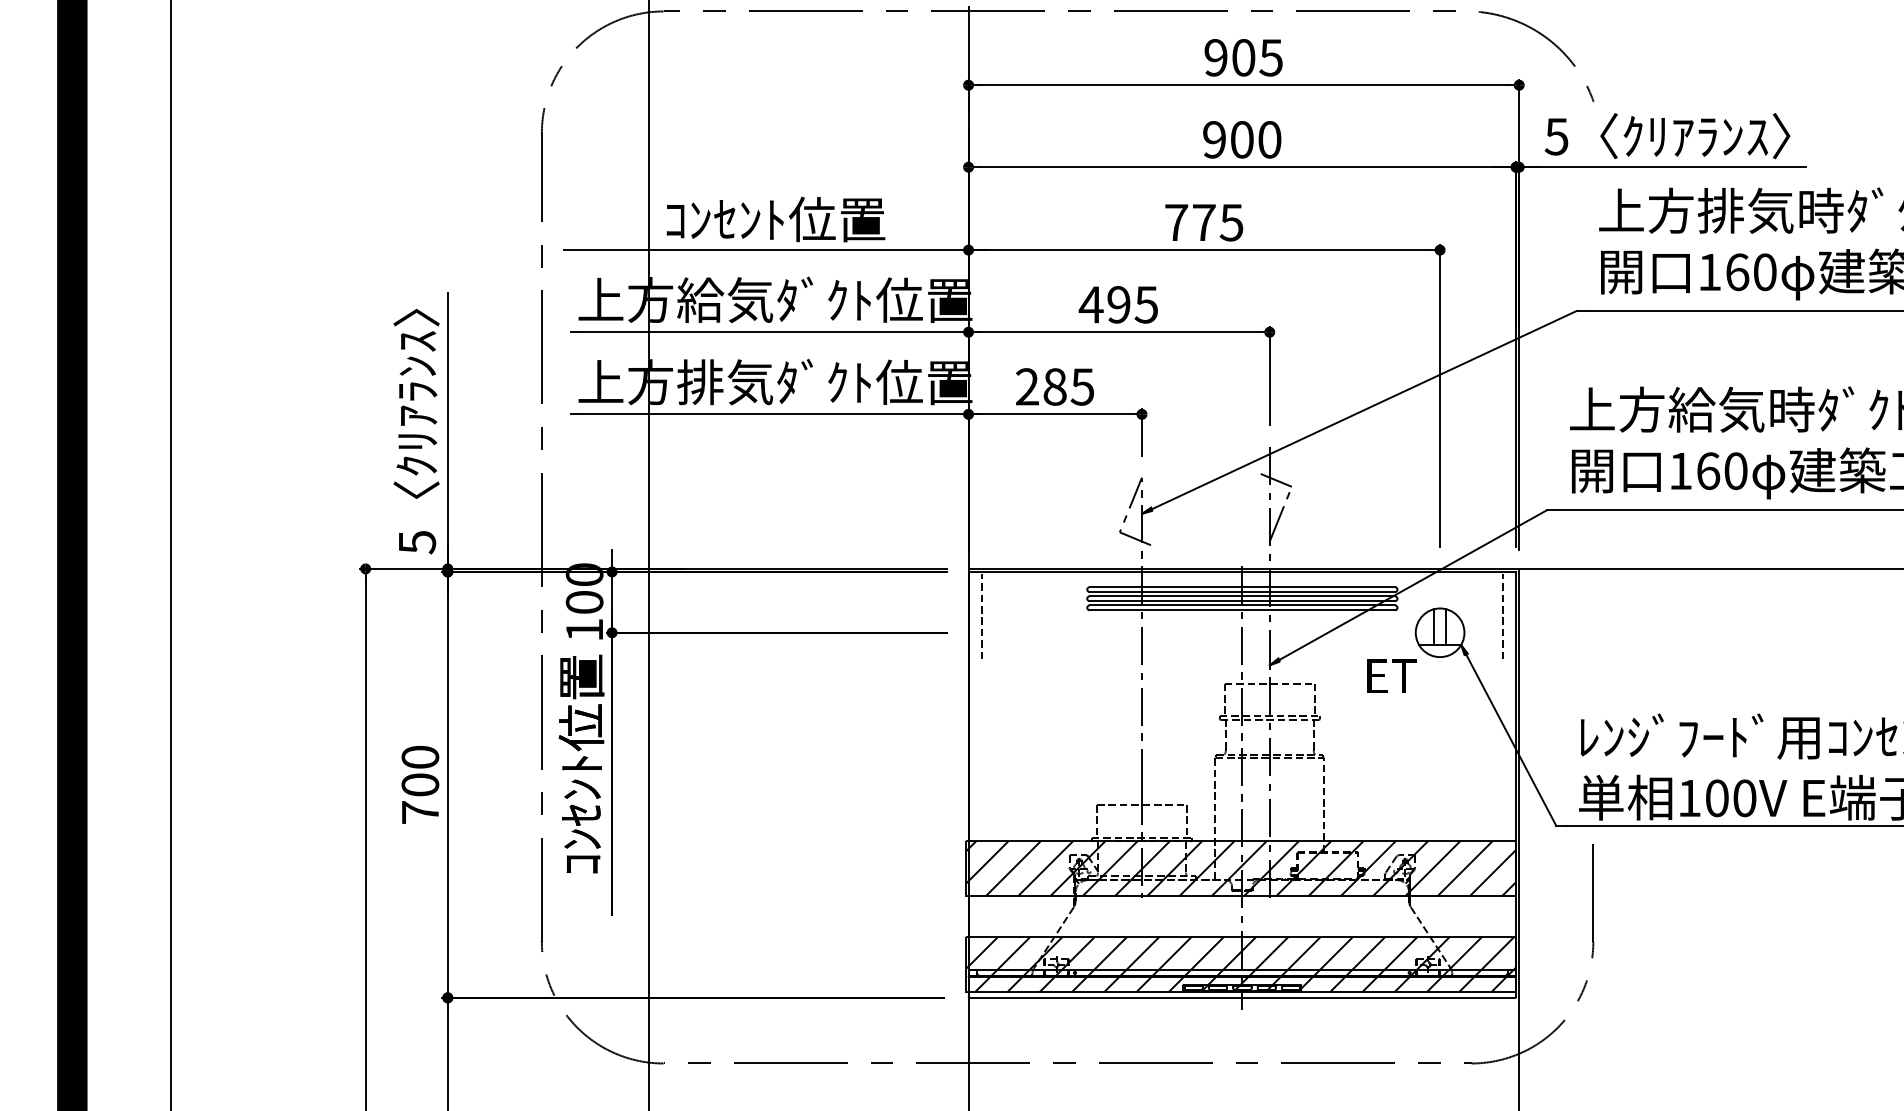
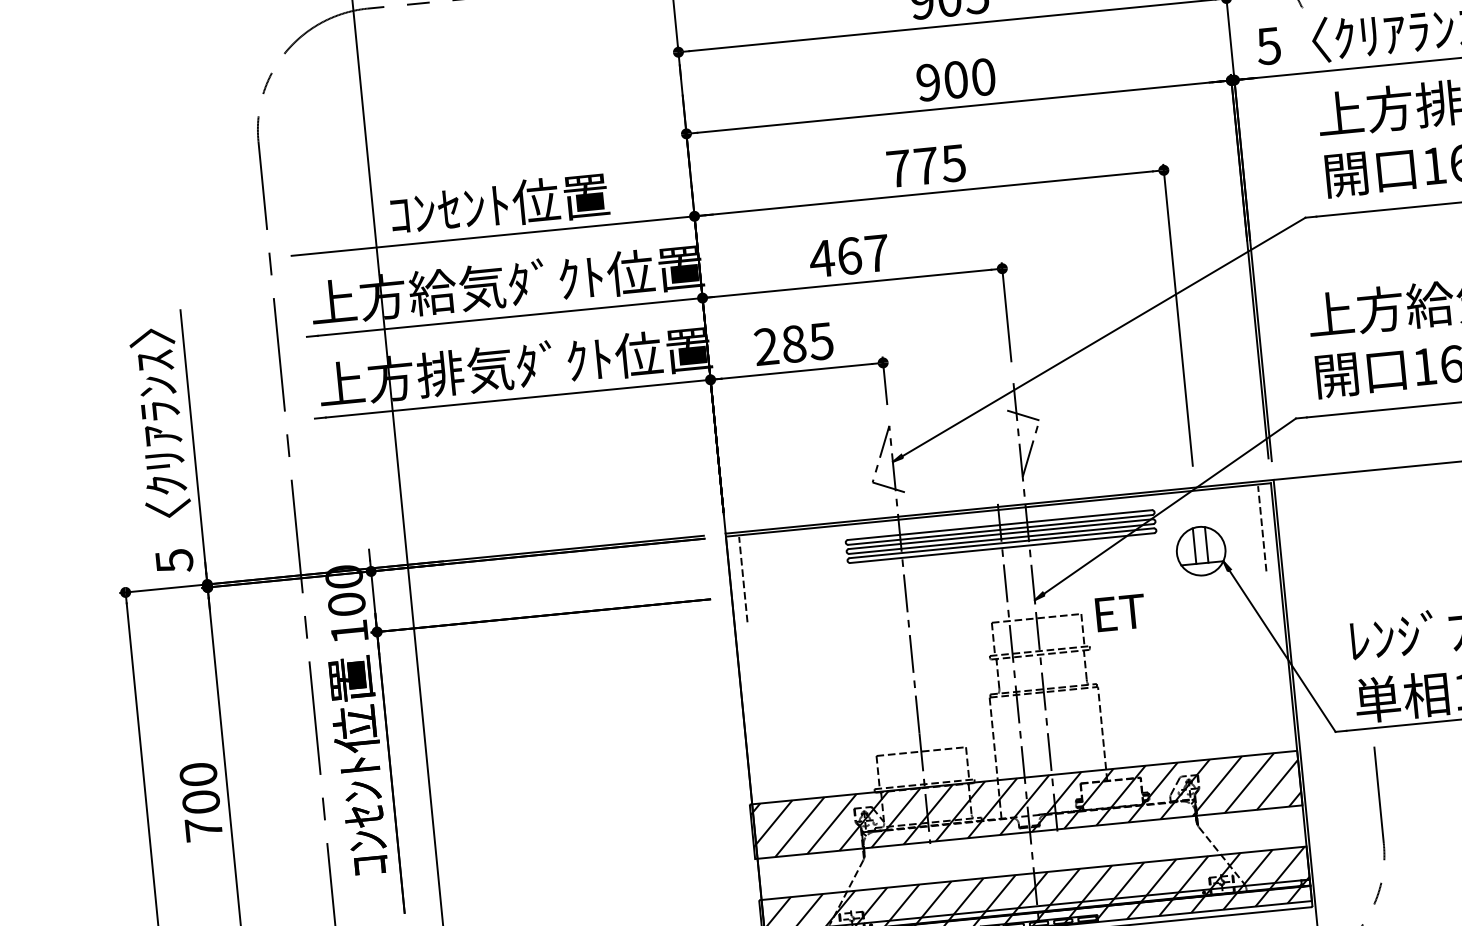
text: (1132, 304) -> (863, 254), 495 -> 467
text: (1391, 675) -> (1120, 612), moved

